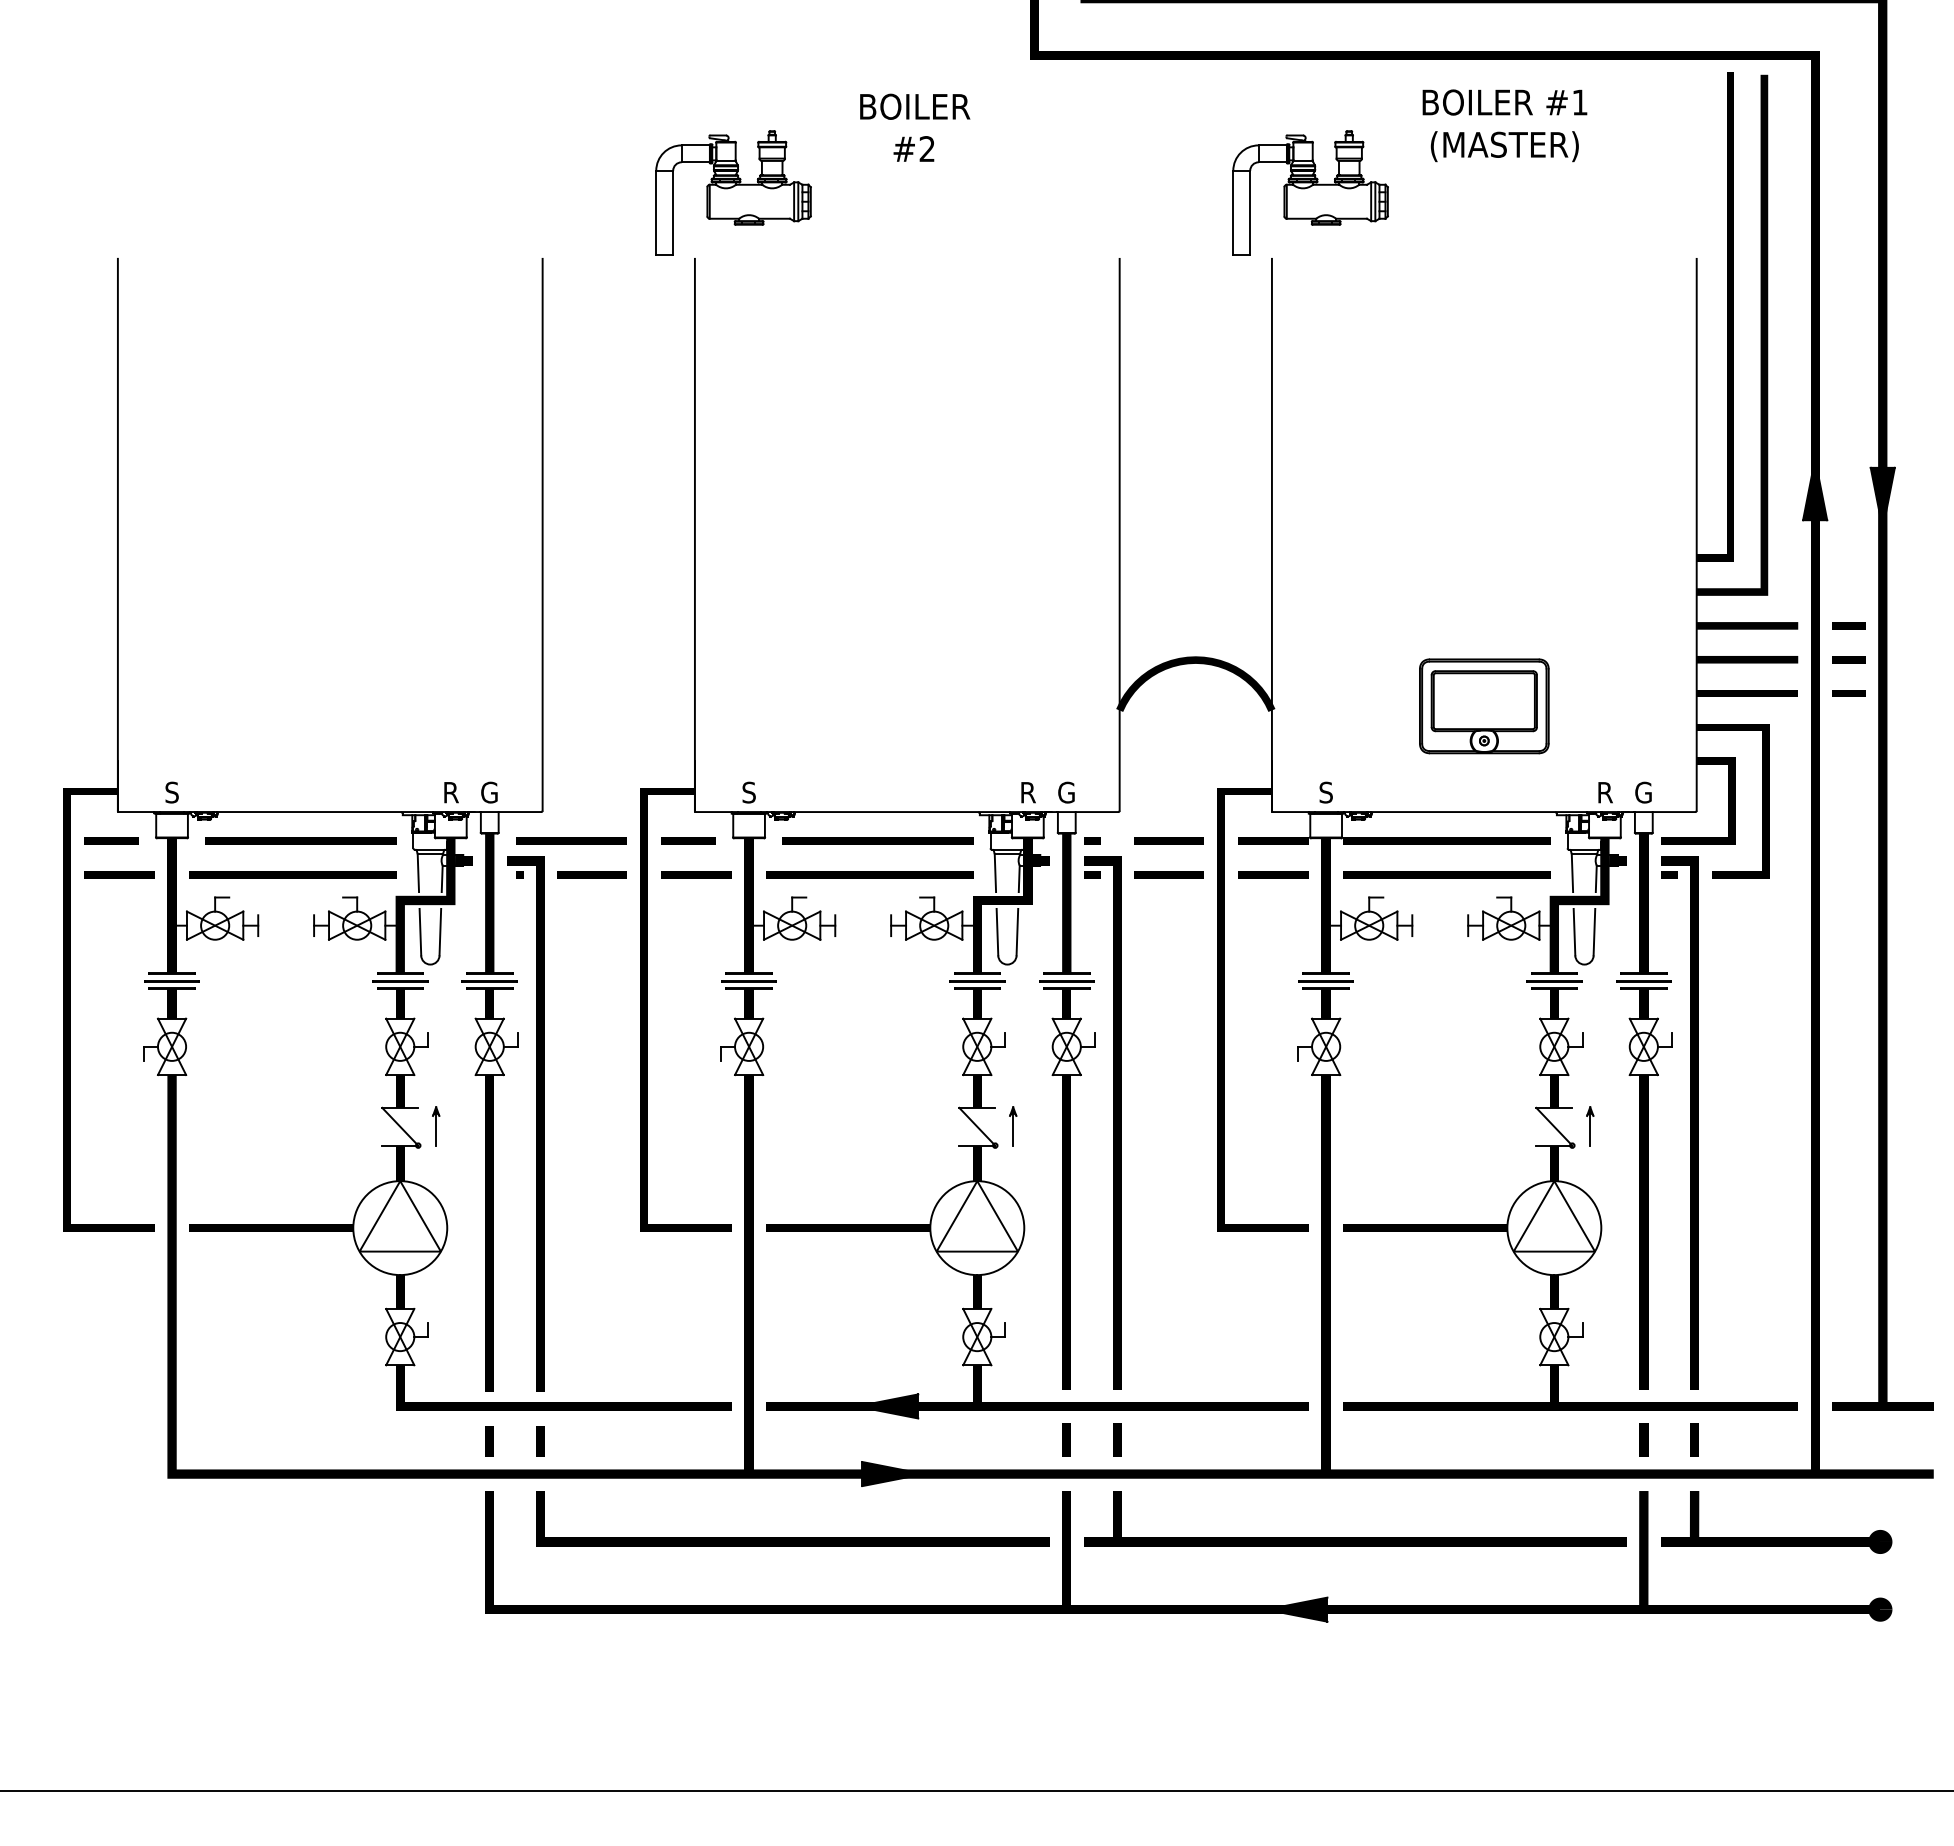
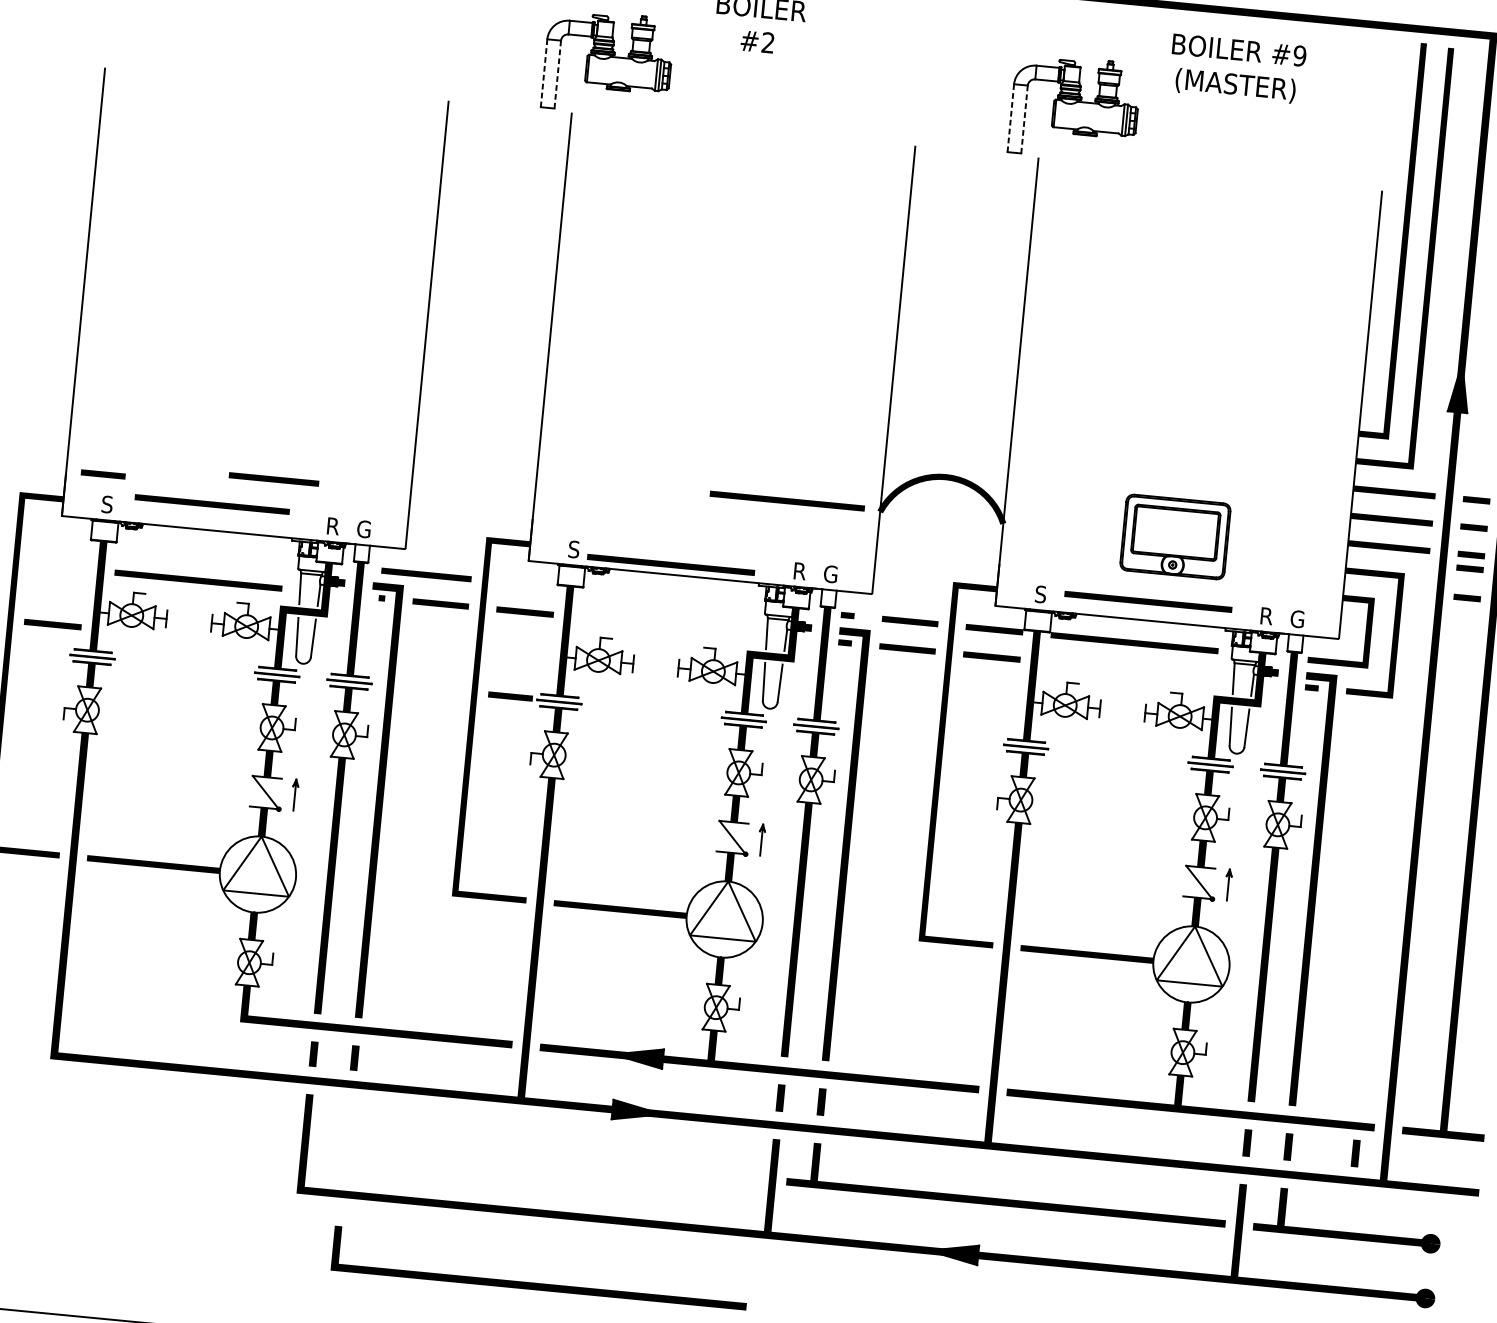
text: (1579, 102) -> (1299, 55), #1 -> #9
line: (656, 212) -> (544, 73), solid -> dashed
line: (673, 212) -> (558, 74), solid -> dashed
line: (1233, 212) -> (1011, 118), solid -> dashed
line: (1250, 212) -> (1024, 119), solid -> dashed
line: (1848, 710) -> (1469, 568), added
line: (373, 741) -> (274, 478), added
line: (1848, 746) -> (1466, 597), added
line: (111, 840) -> (103, 473), moved
line: (300, 840) -> (212, 503), moved
line: (688, 840) -> (510, 695), moved
line: (877, 840) -> (787, 500), moved
line: (119, 874) -> (52, 624), moved
line: (869, 874) -> (670, 564), moved
line: (1446, 874) -> (1148, 601), moved
line: (1777, 1439) -> (1355, 1152), added
line: (792, 1537) -> (538, 1283), moved

